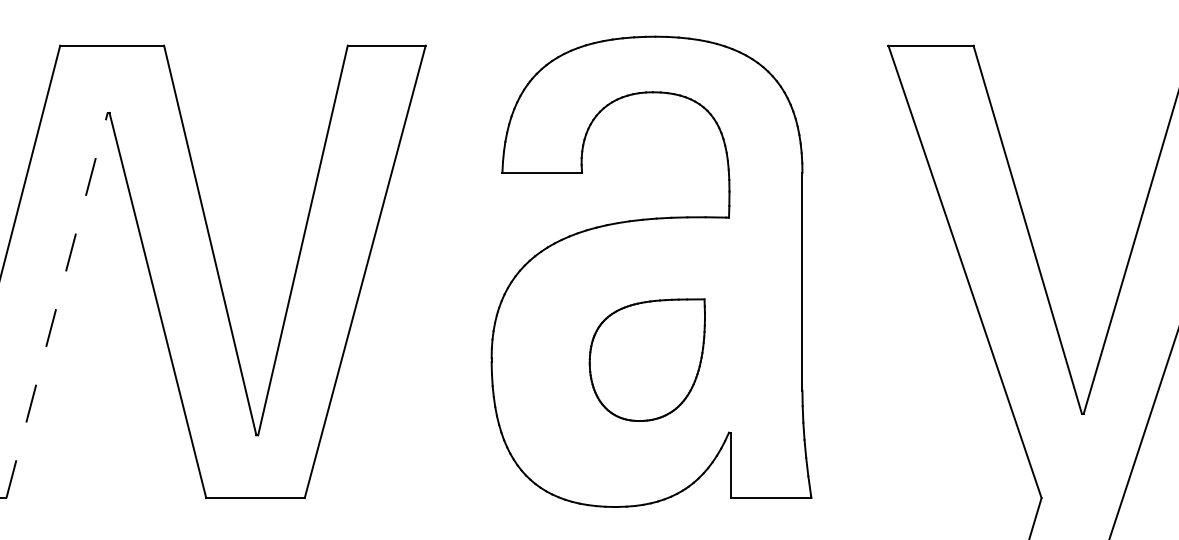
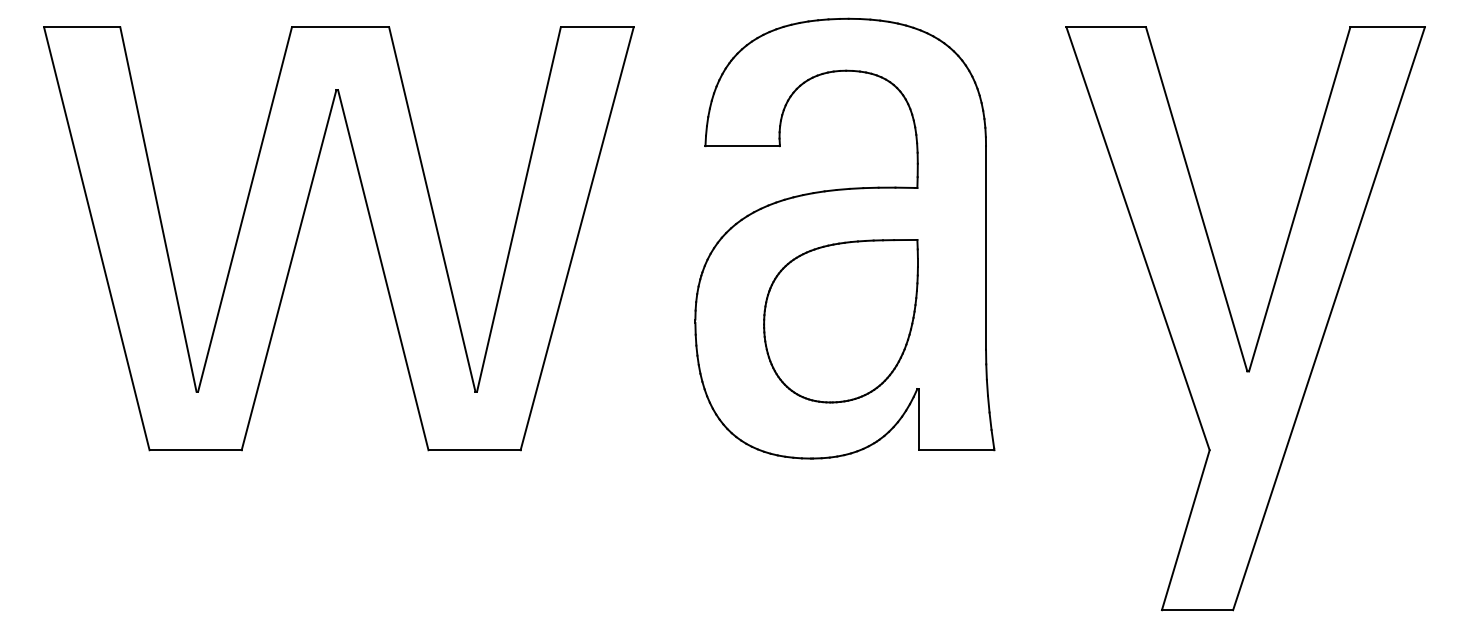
line: (57, 304) -> (289, 269), dashed -> solid
part: (646, 360) -> (840, 321), size x1.43

